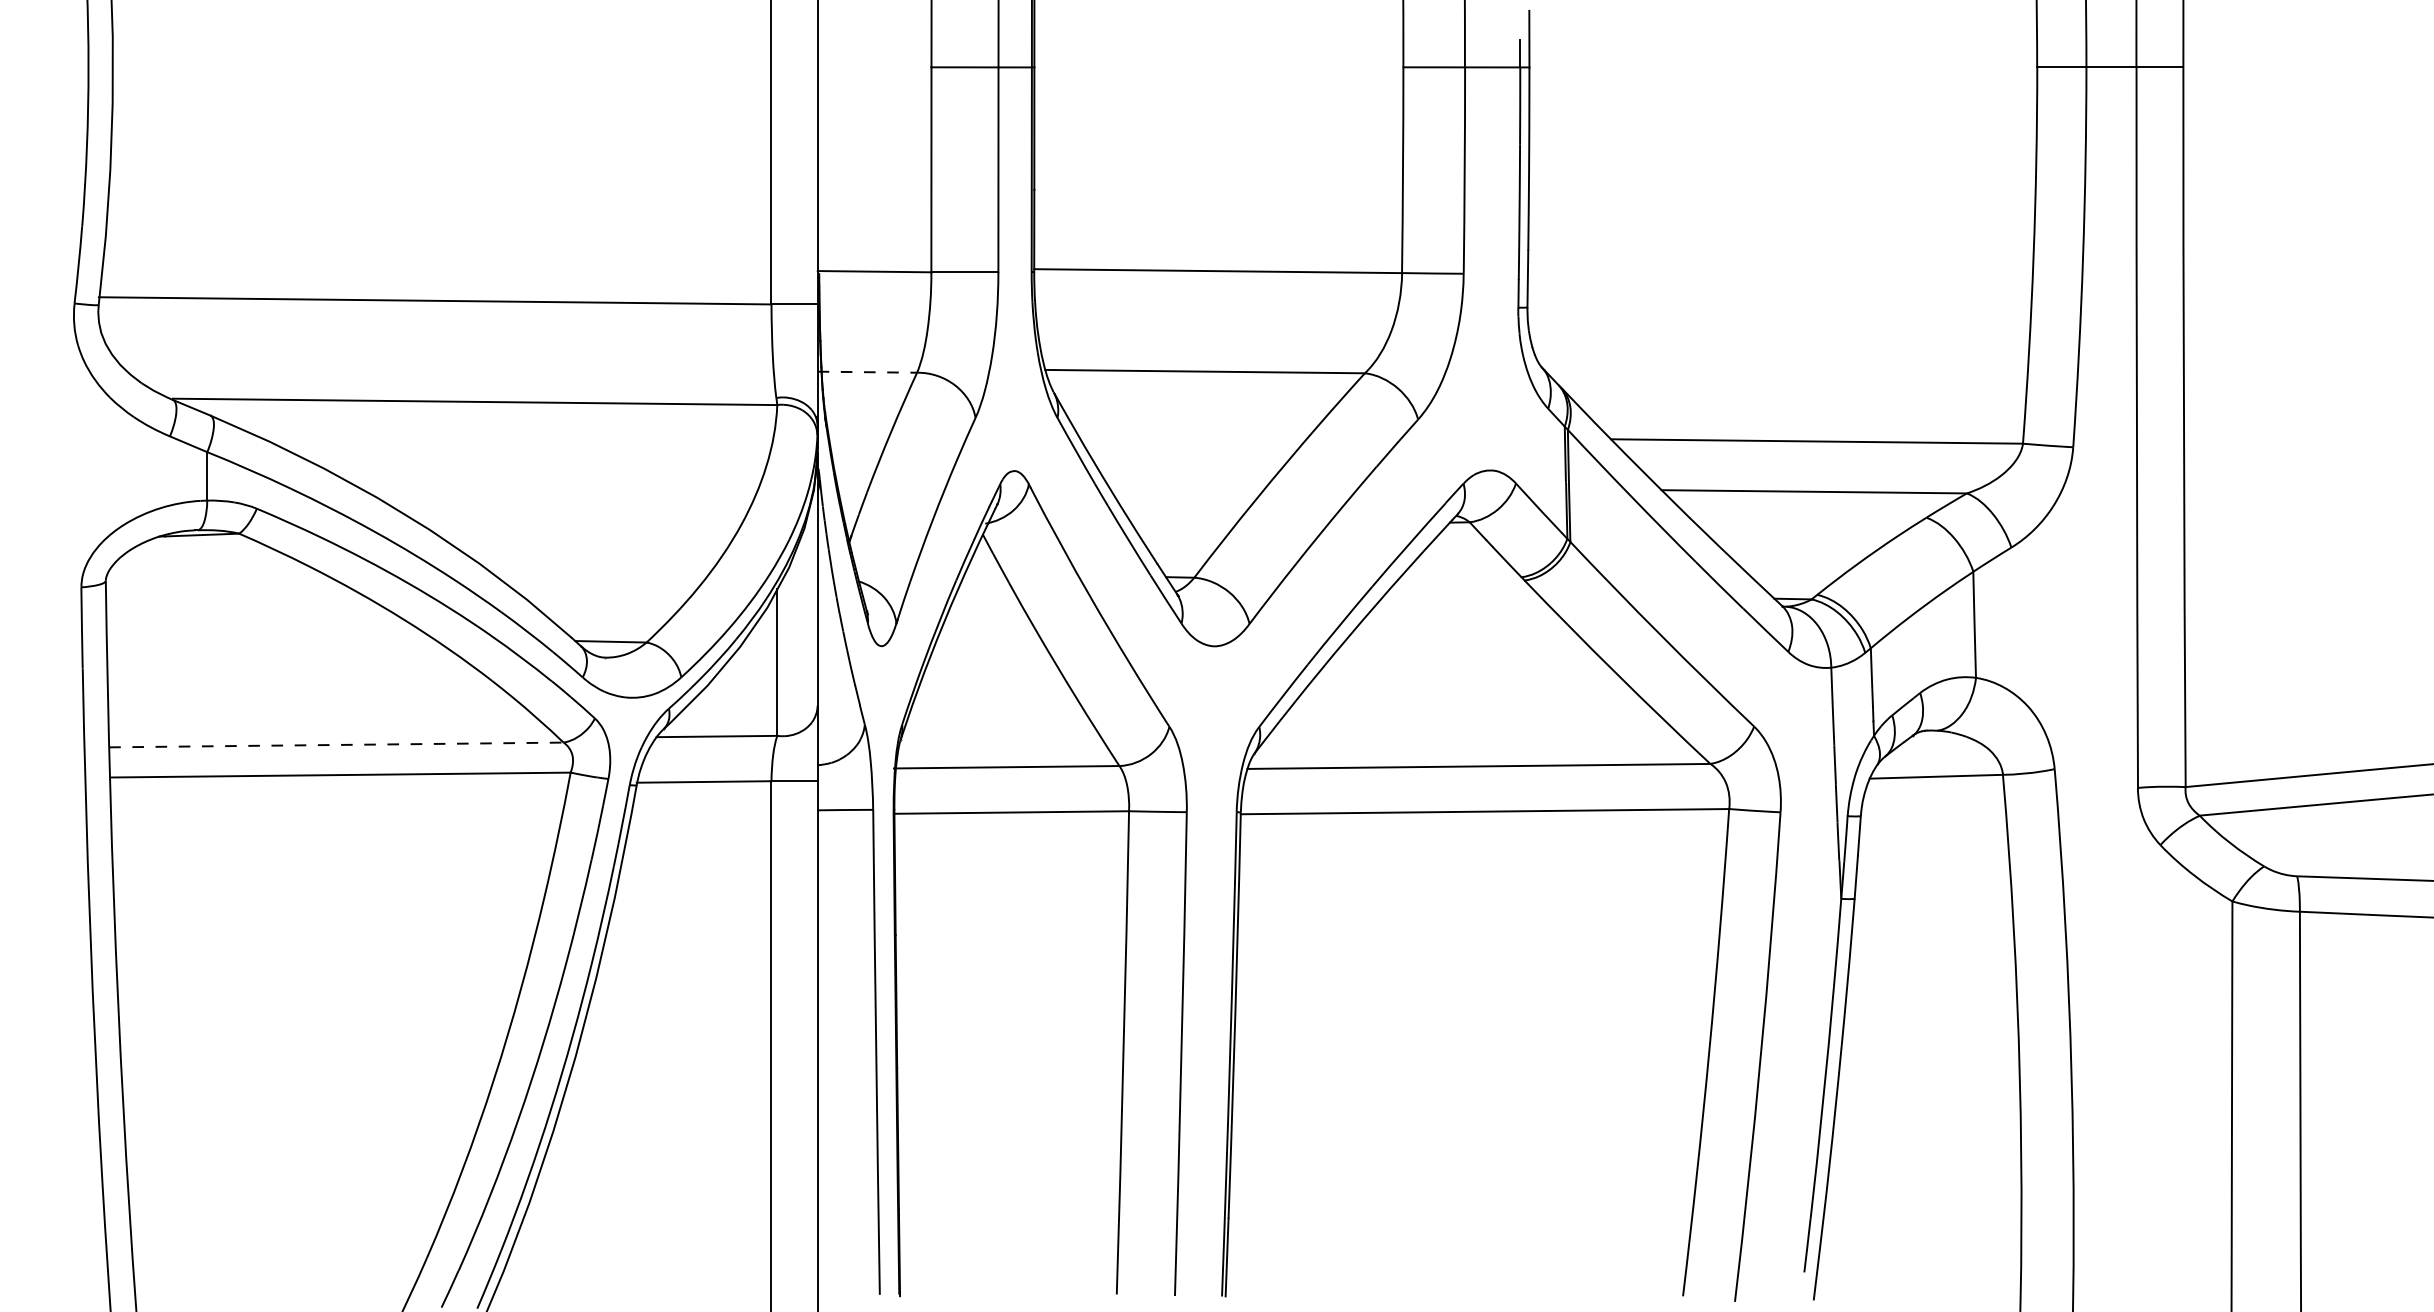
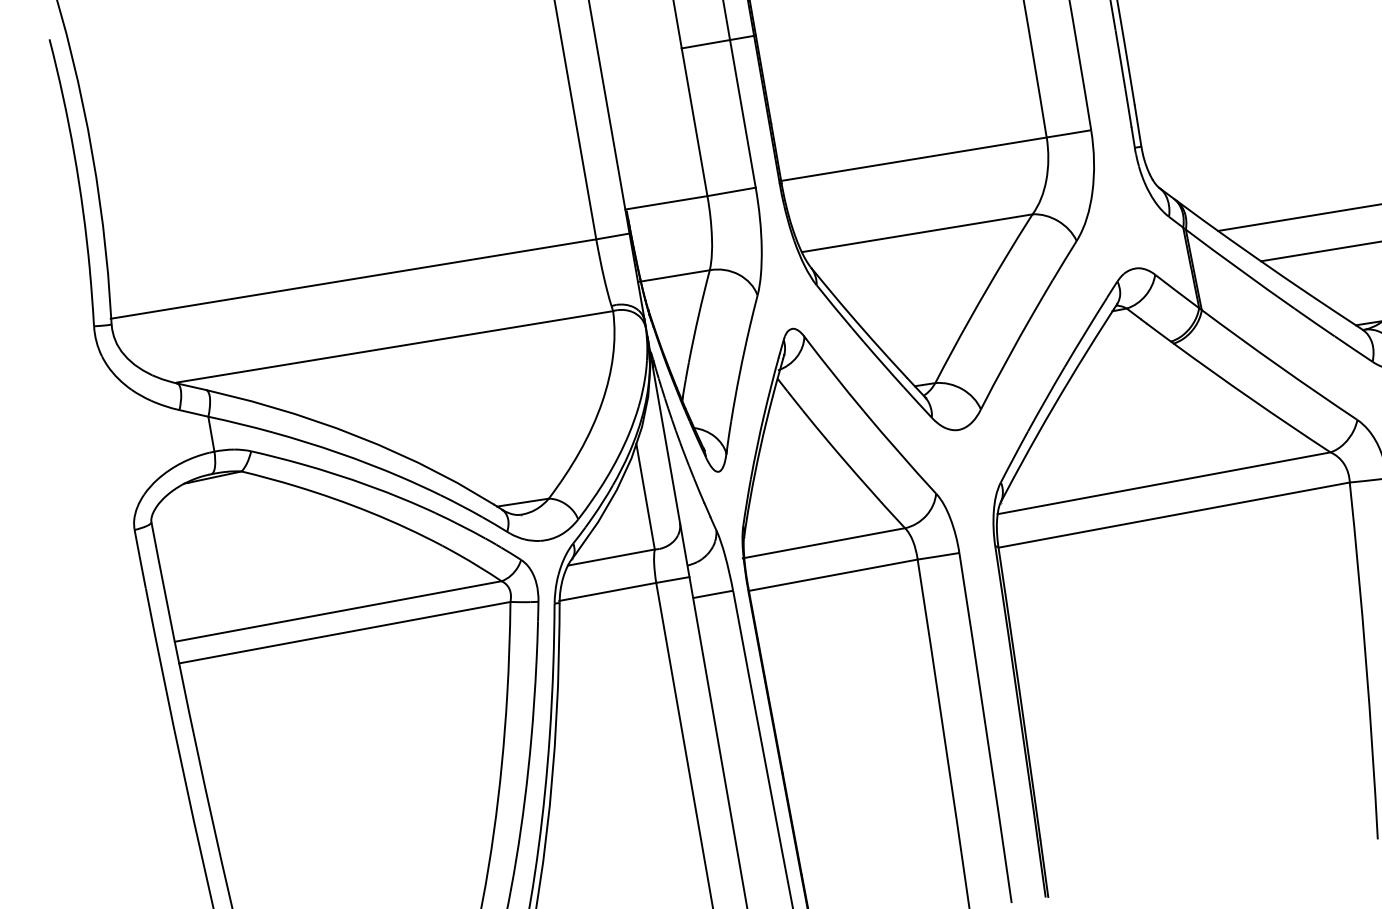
line: (867, 372) -> (674, 276), dashed -> solid
line: (336, 744) -> (338, 611), dashed -> solid

